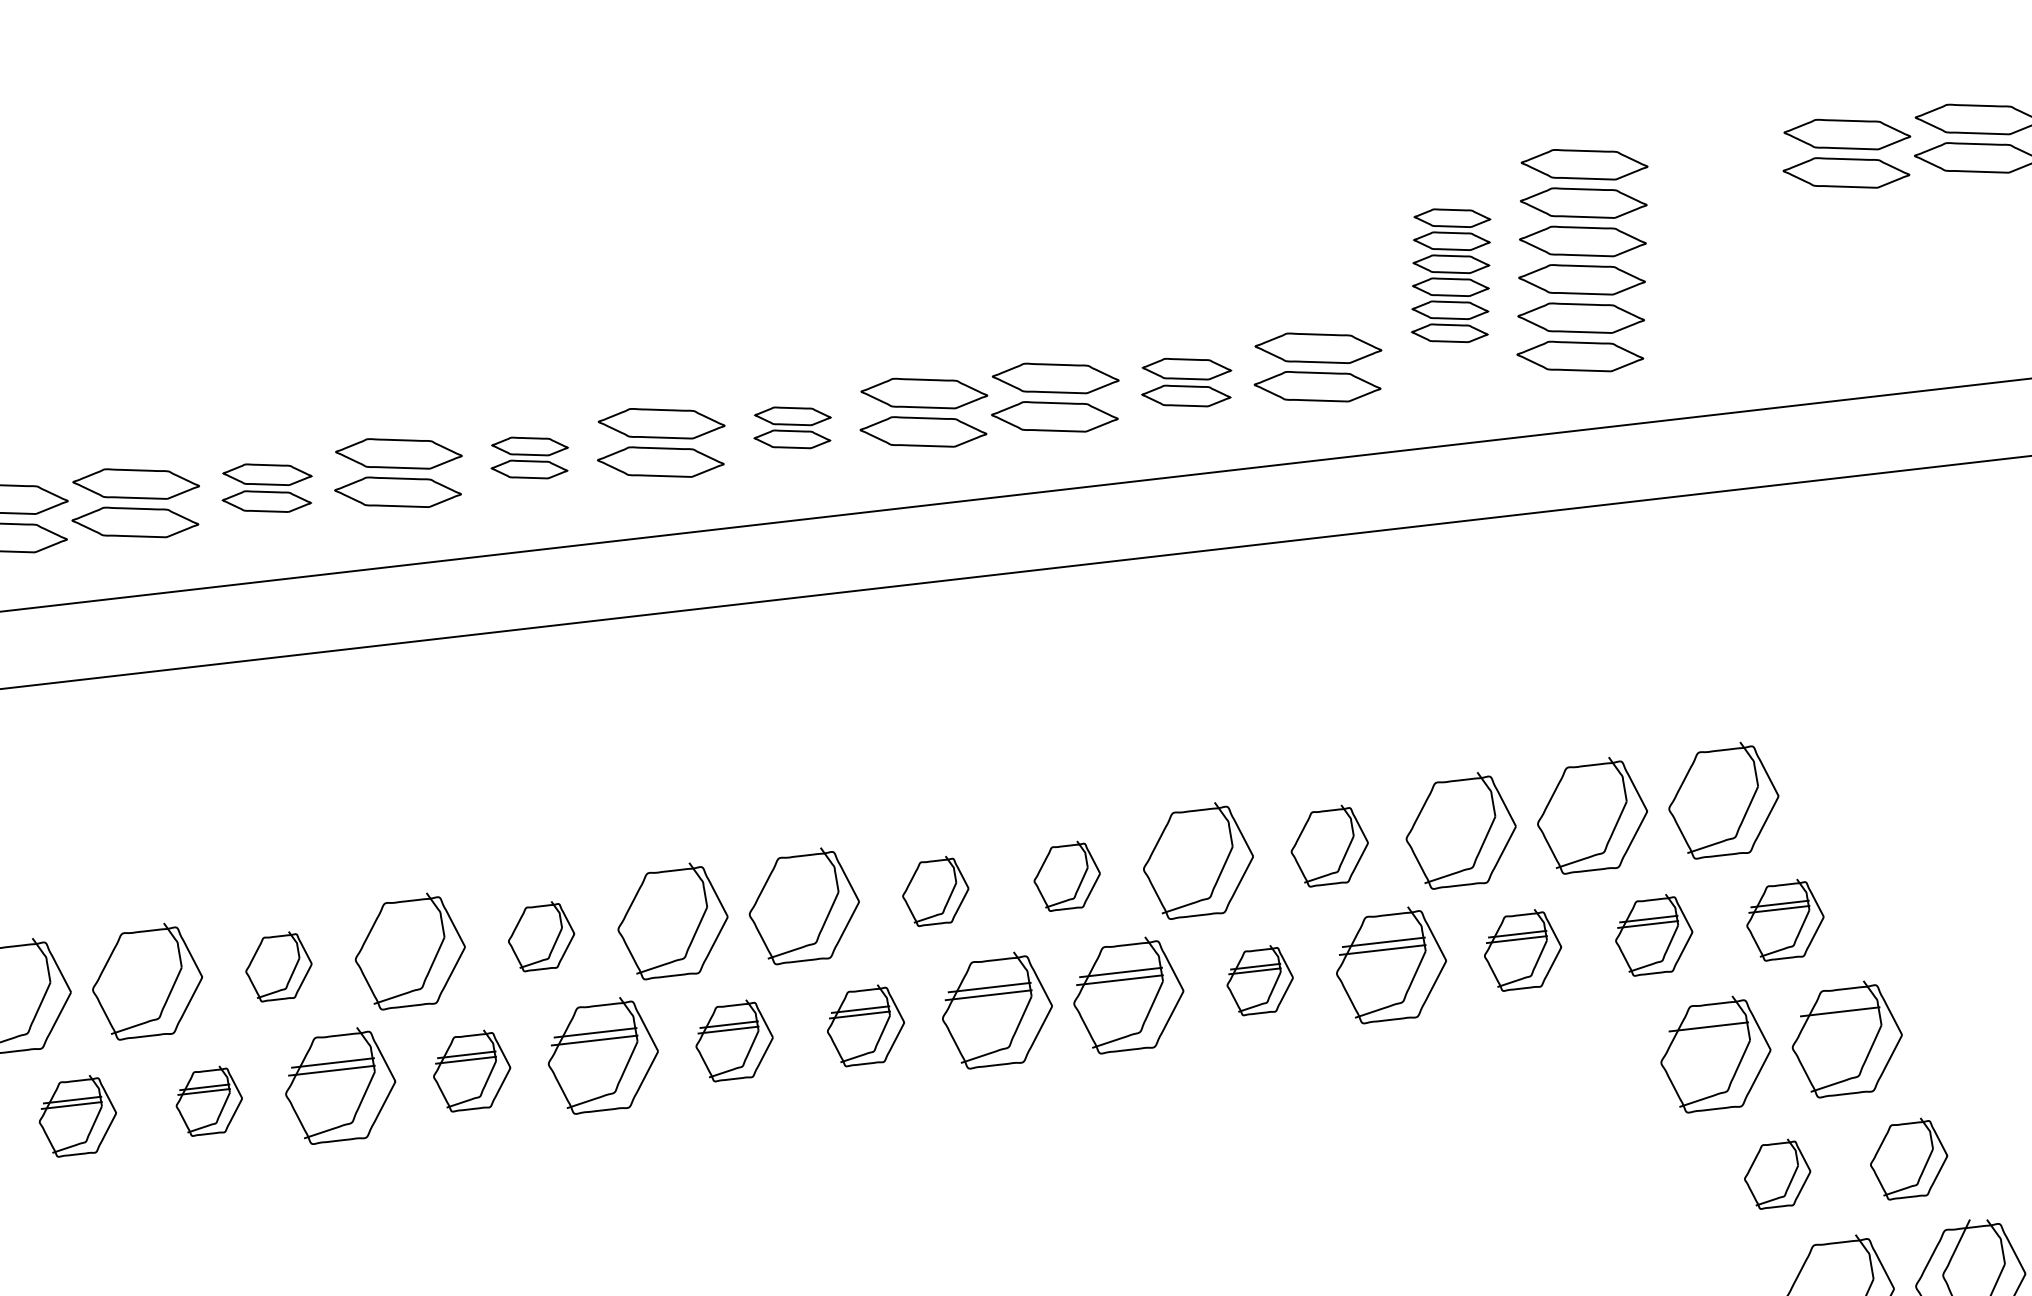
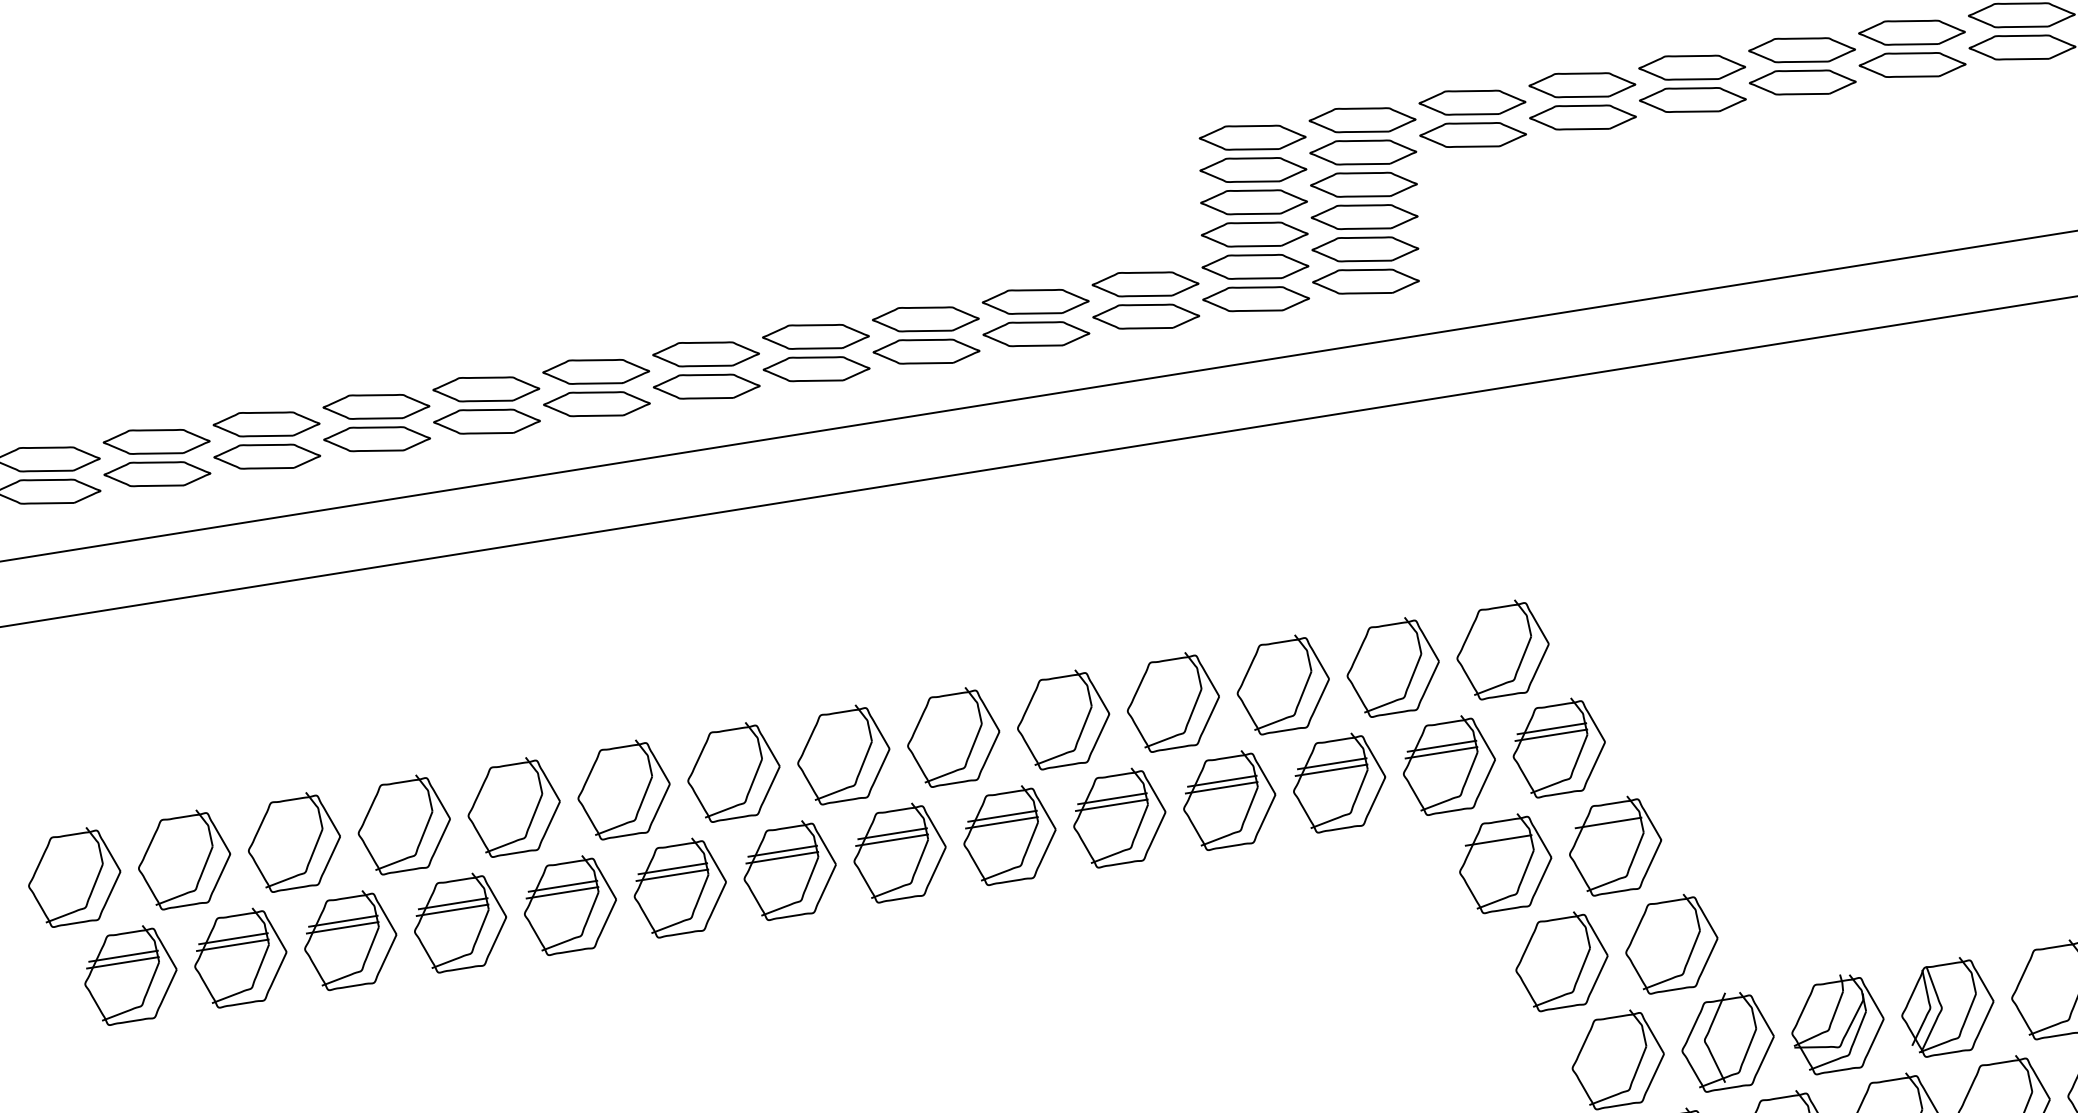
part: (1715, 168) -> (1472, 118), added
part: (1451, 275) -> (1254, 218), size x1.67
part: (1186, 382) -> (1035, 317), size x1.43
part: (792, 427) -> (706, 370), size x1.67
part: (529, 458) -> (486, 405), size x1.67
part: (266, 488) -> (266, 440), size x1.43
part: (1329, 846) -> (1173, 702), size x1.43
part: (1066, 876) -> (953, 737), size x1.67
part: (935, 890) -> (843, 754), size x1.67
part: (1784, 919) -> (1558, 747), size x1.43
part: (1654, 935) -> (1449, 765), size x1.43
part: (540, 936) -> (513, 807), size x1.67
part: (1522, 949) -> (1339, 782), size x1.43
part: (279, 966) -> (294, 842), size x1.67
part: (1259, 980) -> (1119, 817), size x1.67
part: (865, 1025) -> (789, 870), size x1.43
part: (733, 1040) -> (679, 887), size x1.43
part: (472, 1070) -> (460, 922), size x1.43
part: (208, 1100) -> (240, 957), size x1.67
part: (77, 1116) -> (130, 975), size x1.43
part: (1908, 1159) -> (1671, 944), size x1.43
part: (1777, 1173) -> (1561, 961), size x1.67

